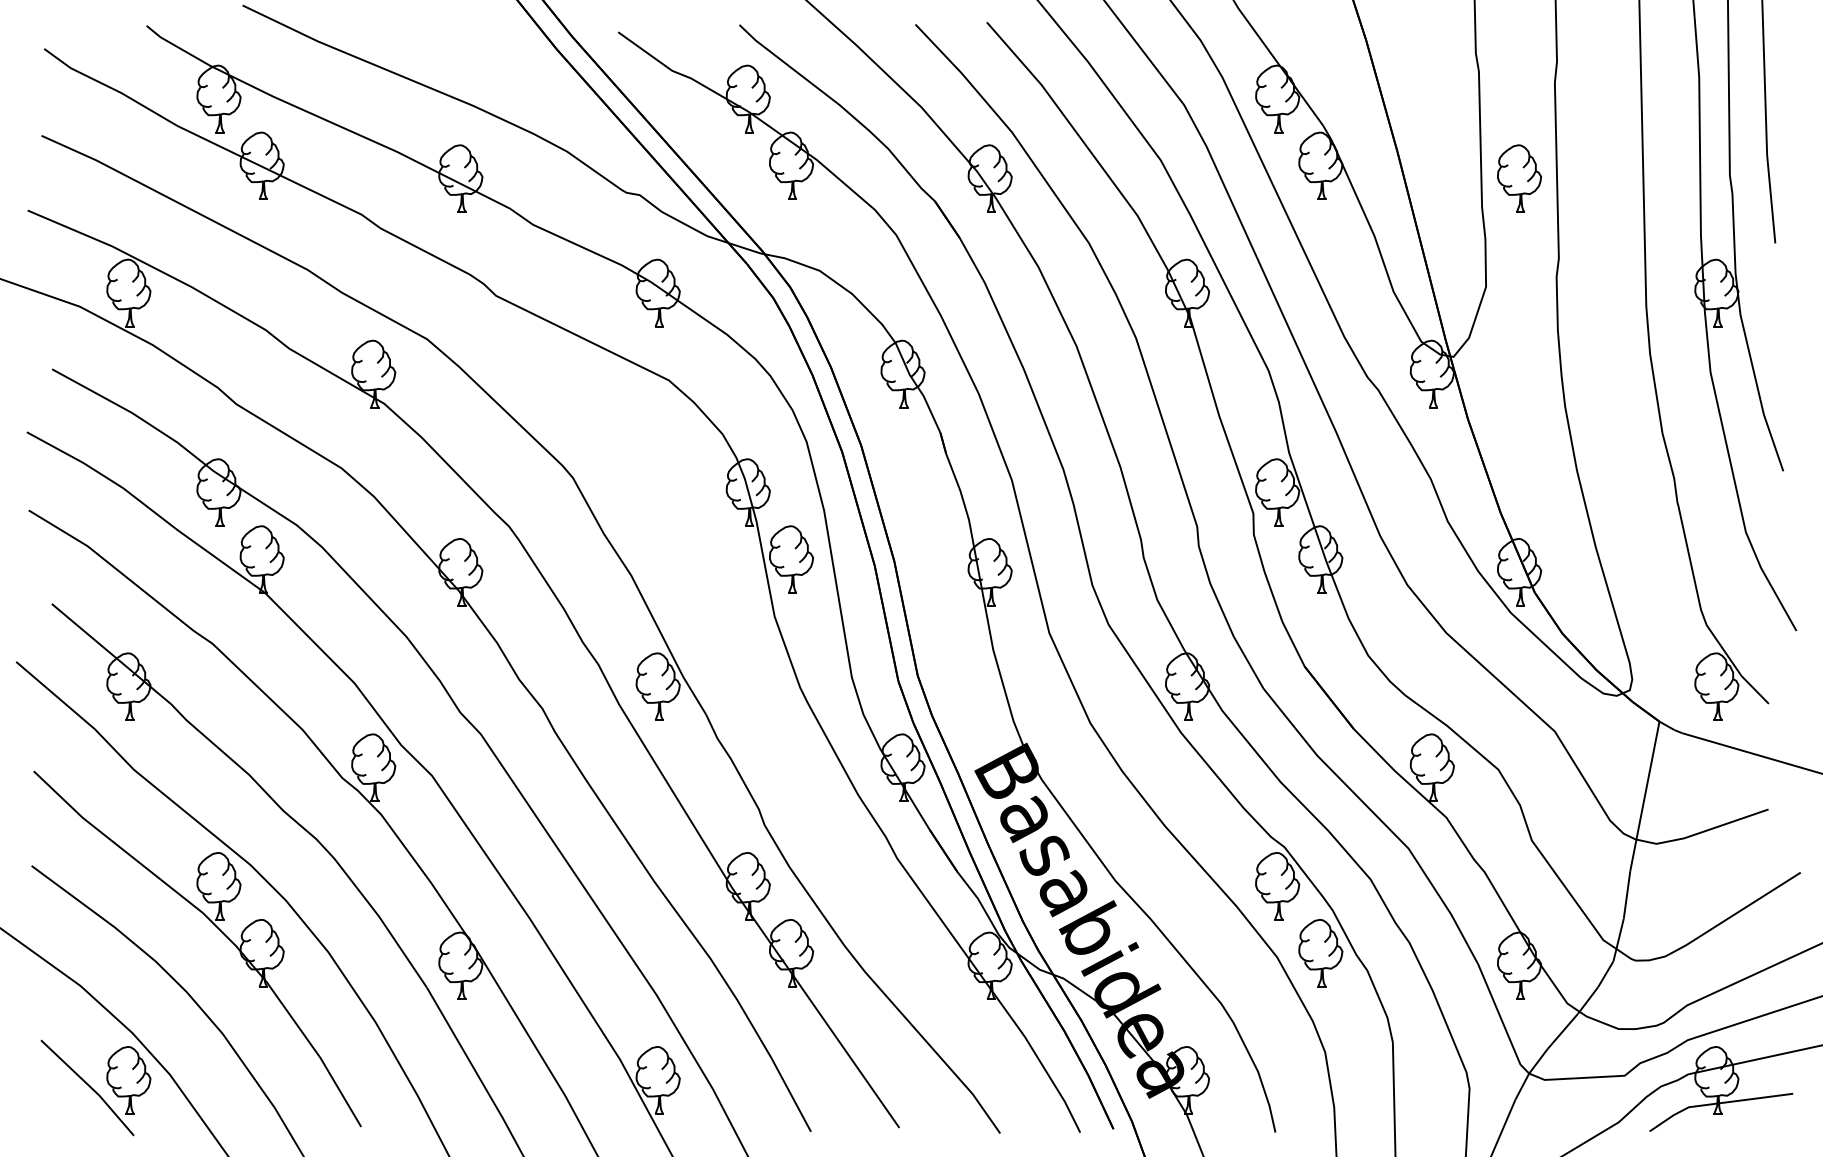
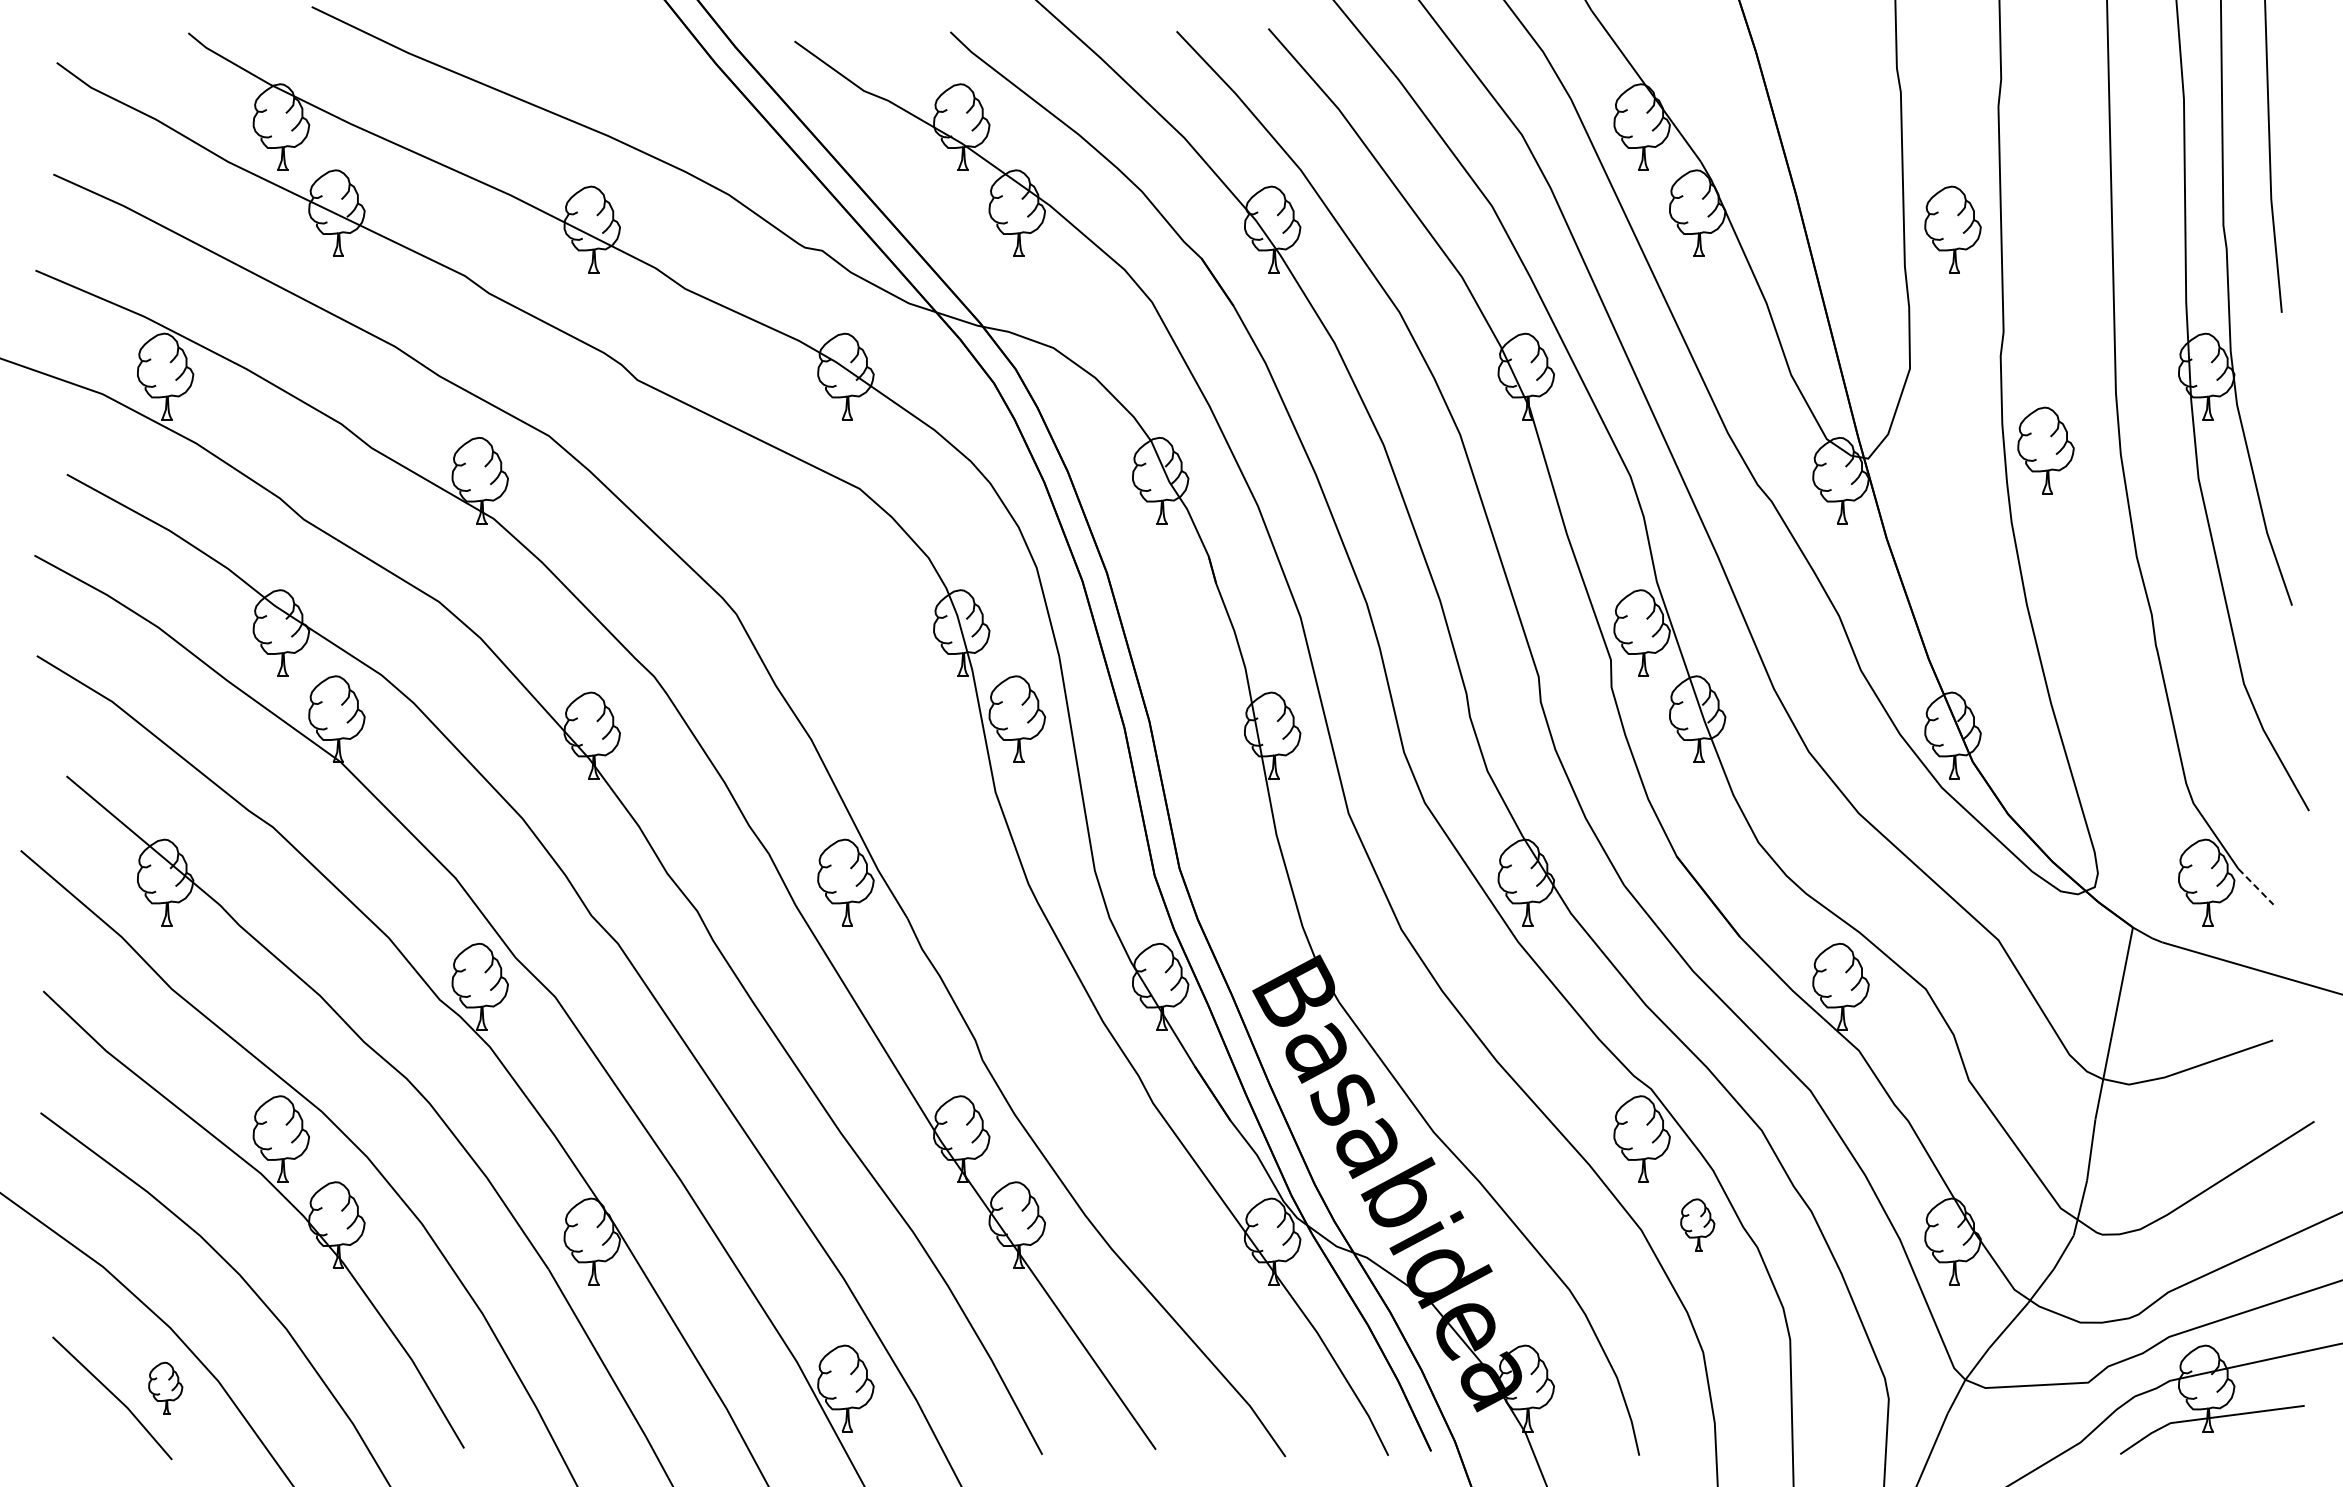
part: (1591, 350) -> (2045, 450), added
line: (1755, 690) -> (2256, 887), solid -> dashed
part: (1320, 952) -> (1697, 1224), size x0.6
part: (128, 1080) -> (165, 1388), size x0.6

